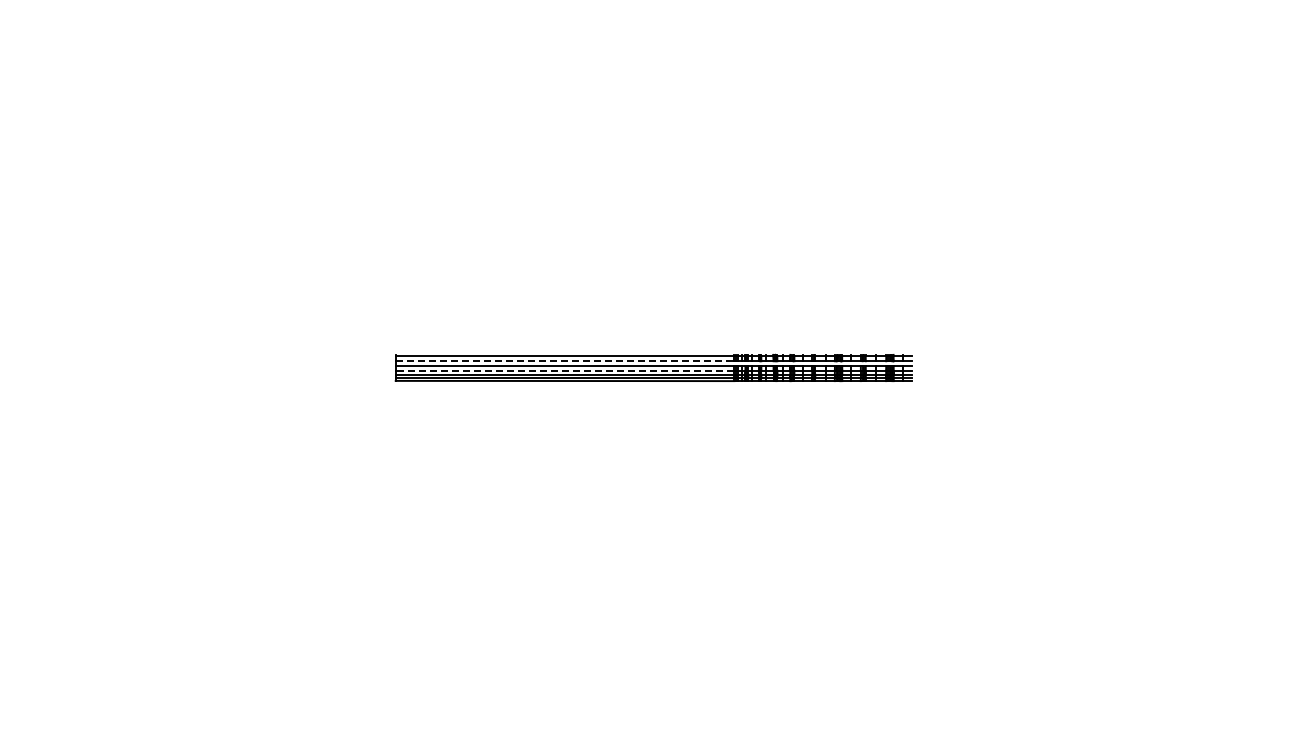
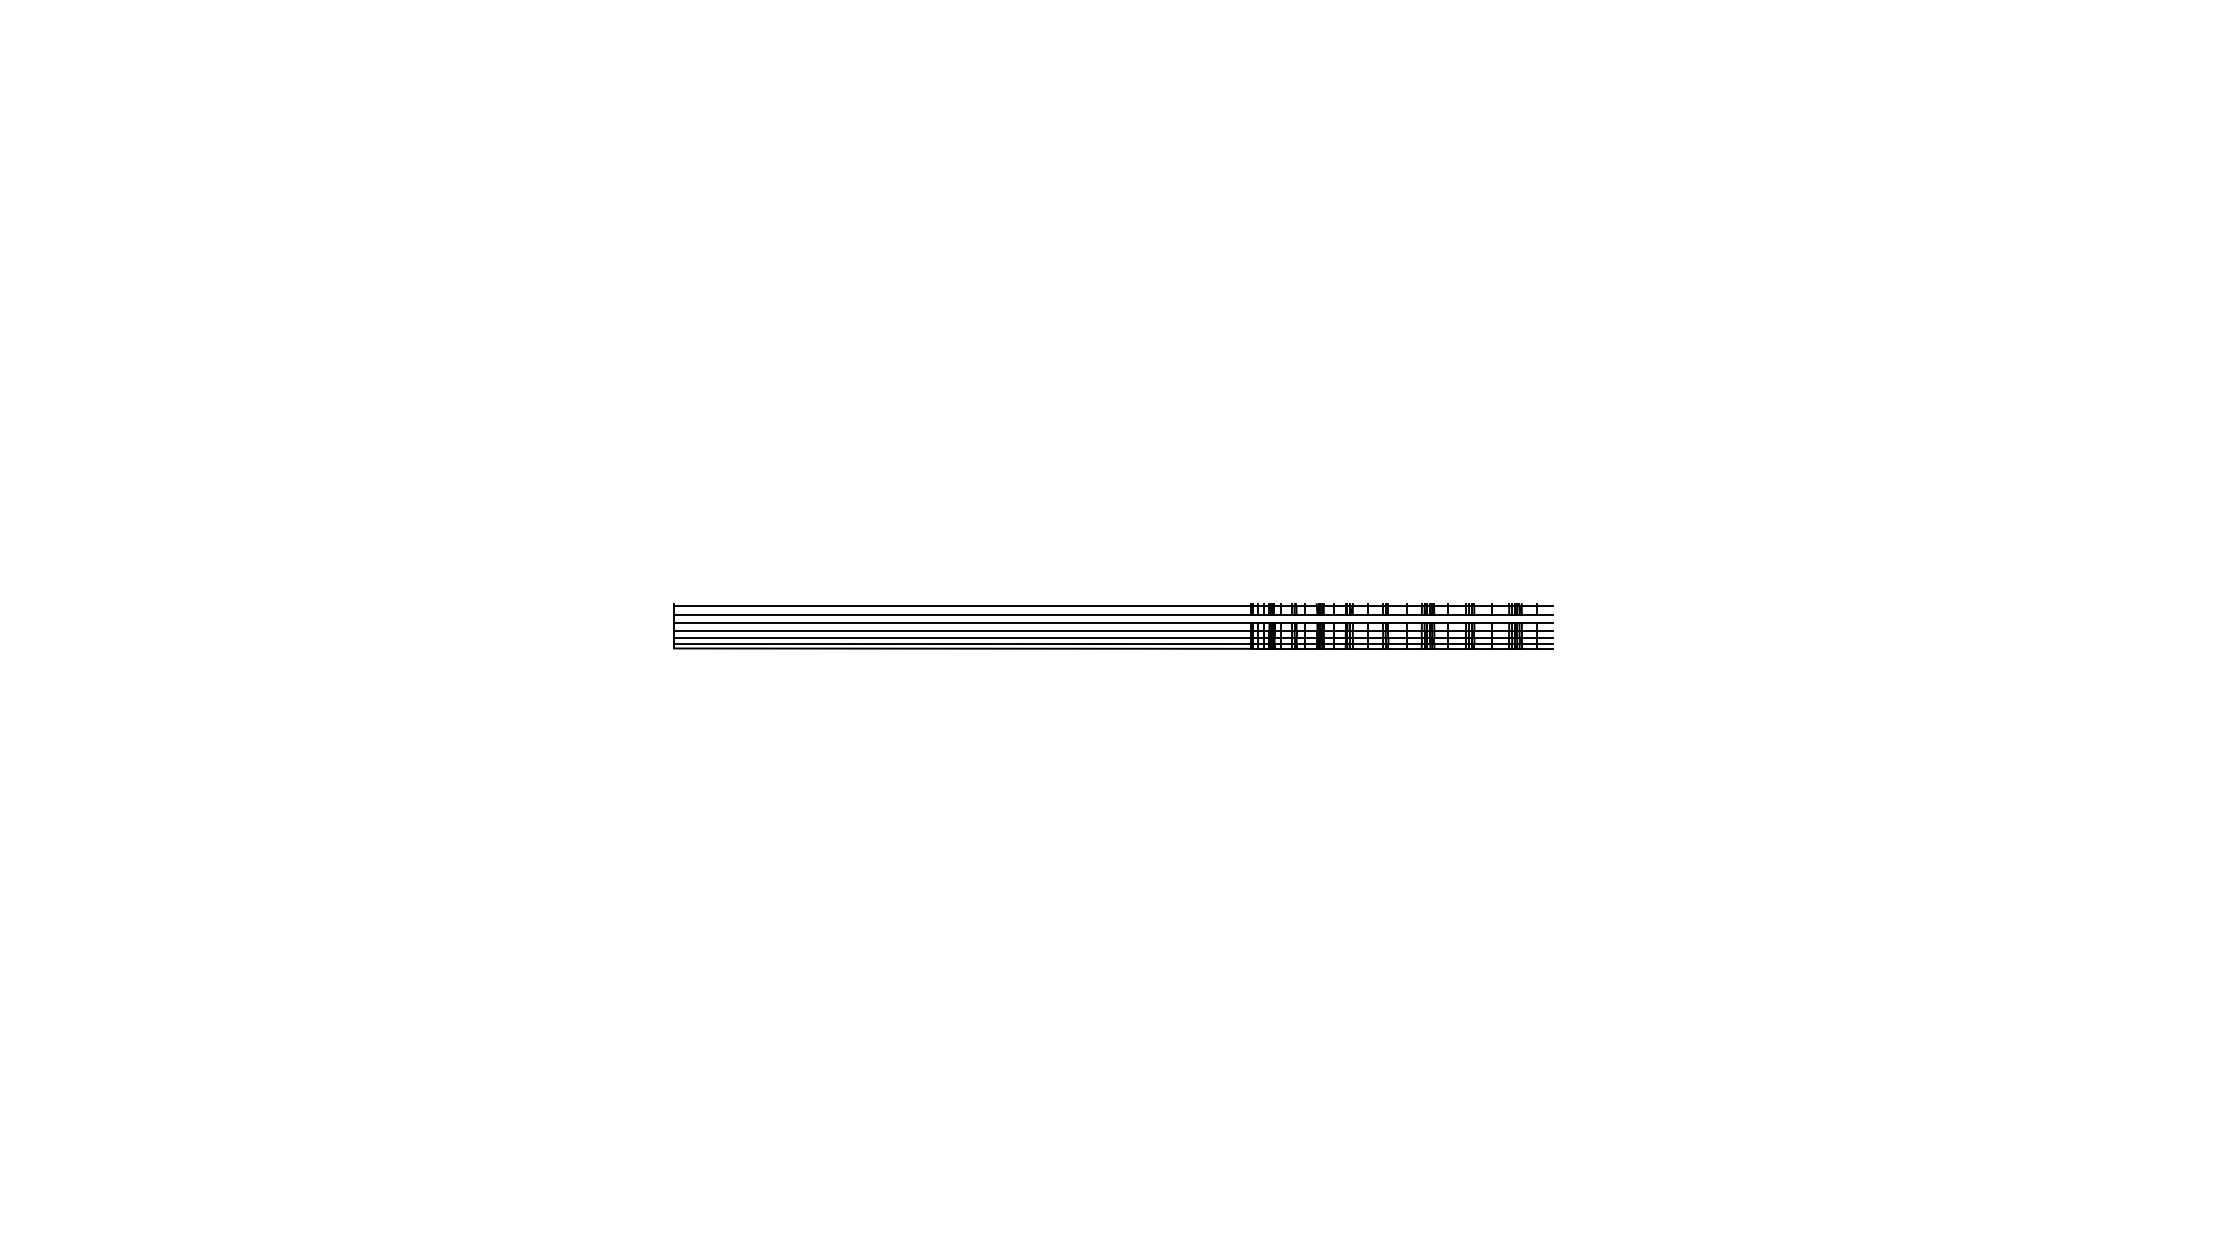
line: (565, 361) -> (963, 615), dashed -> solid
line: (564, 370) -> (961, 630), dashed -> solid

